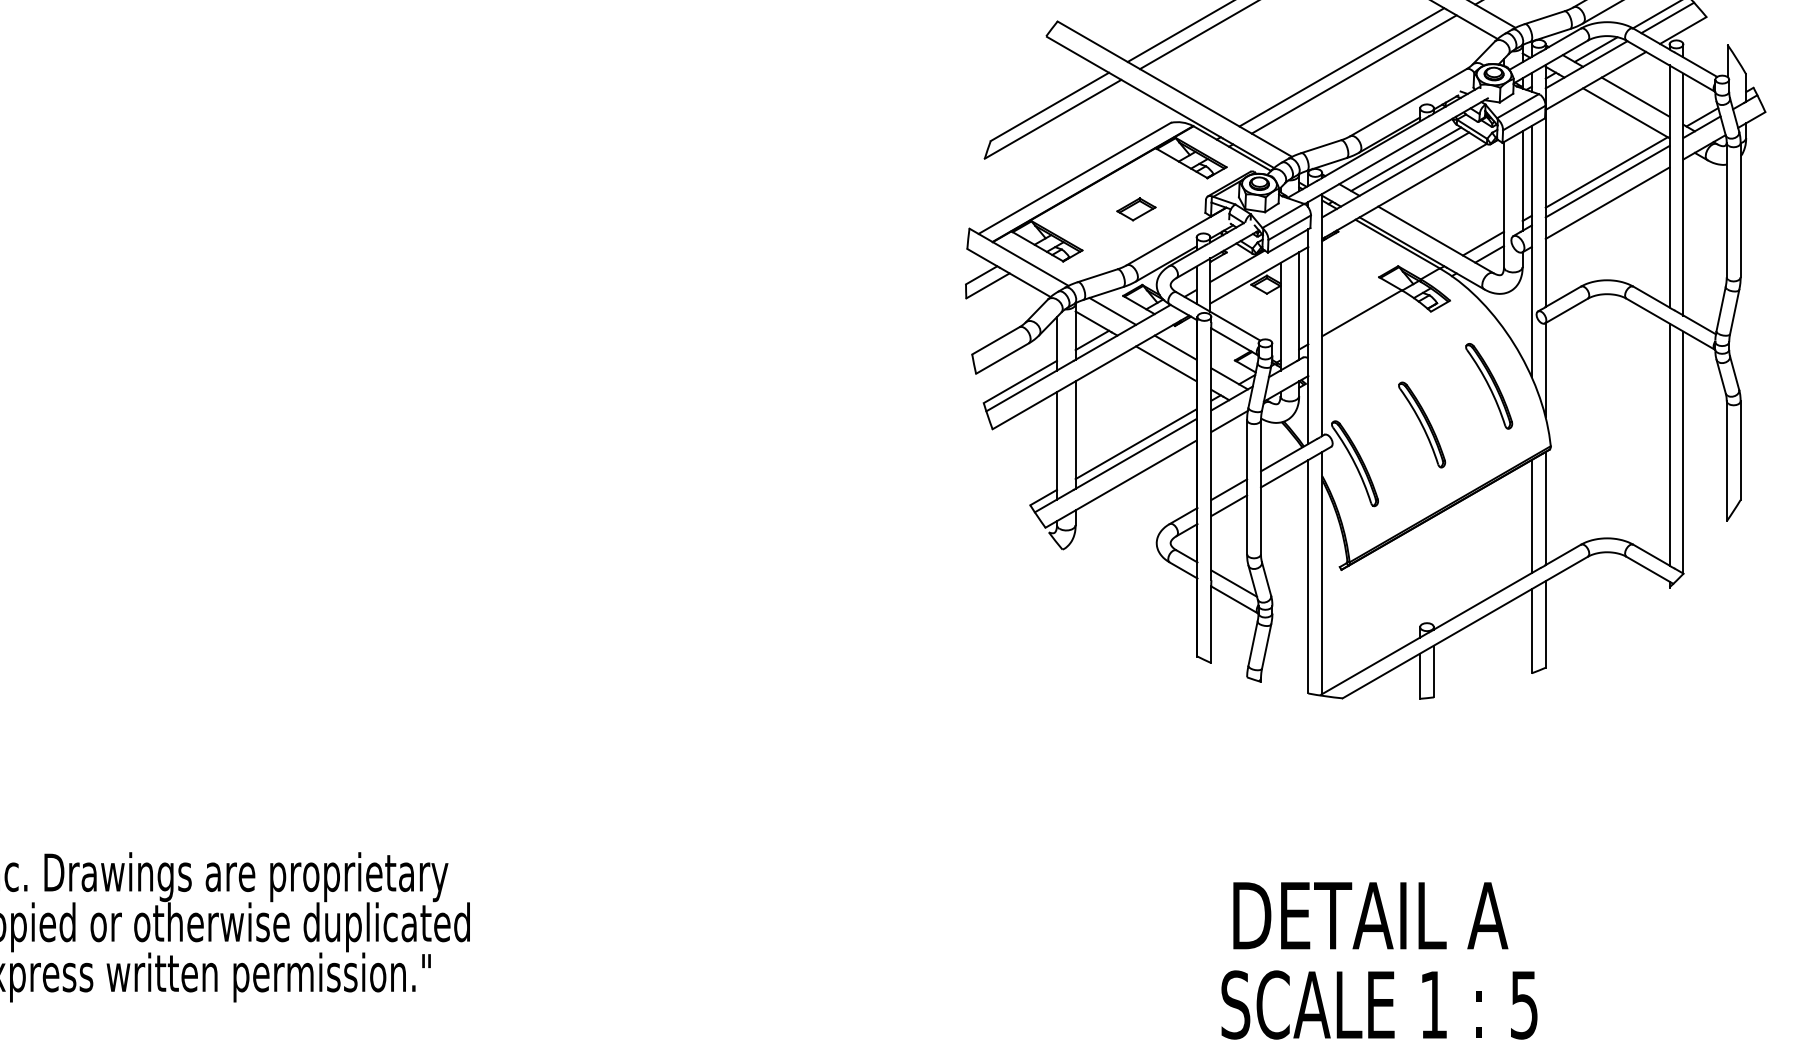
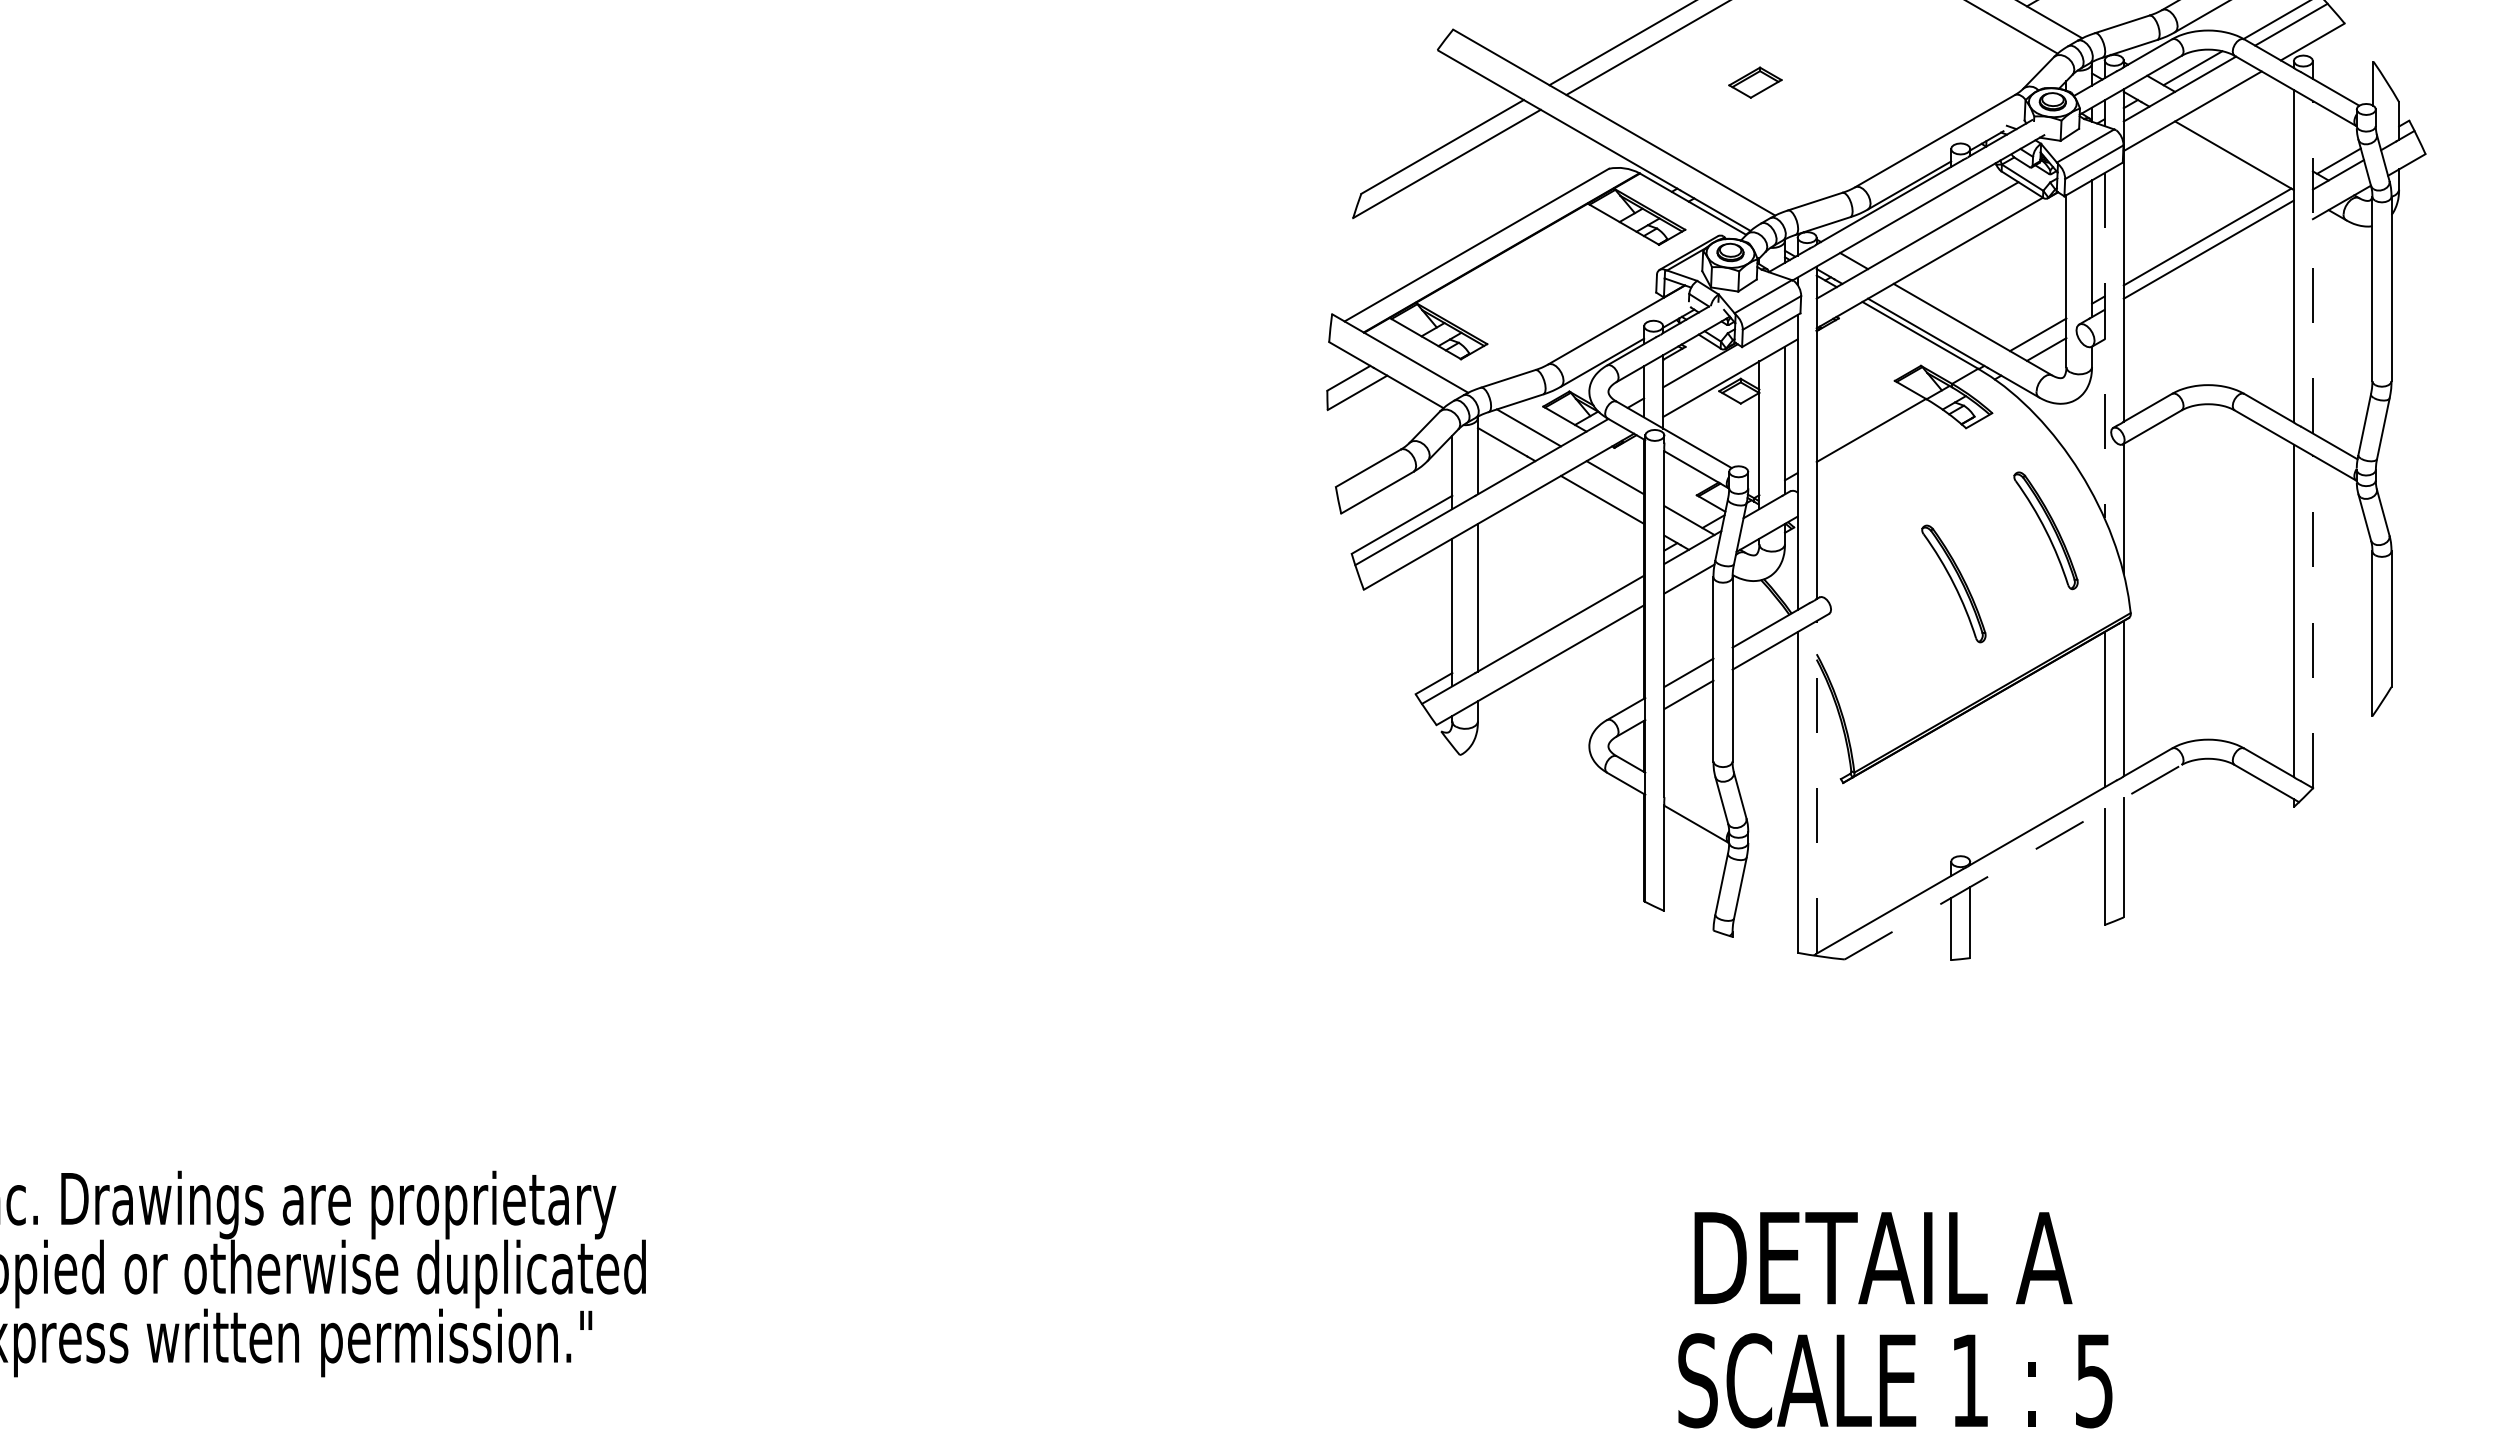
line: (1341, 67) -> (1843, 92), removed
line: (1354, 74) -> (1860, 102), removed
line: (1635, 97) -> (2246, 133), removed
line: (1405, 159) -> (1931, 218), removed
line: (1683, 193) -> (2312, 266), solid -> dashed
line: (1607, 203) -> (2208, 279), removed
part: (1136, 209) -> (1755, 82), moved
line: (1531, 251) -> (2104, 345), solid -> dashed
line: (1092, 340) -> (1500, 467), removed
line: (1135, 444) -> (1560, 610), removed
line: (1683, 452) -> (2312, 621), solid -> dashed
part: (1354, 463) -> (1861, 636), removed
line: (1322, 572) -> (1816, 786), solid -> dashed
line: (1234, 583) -> (1695, 801), removed
line: (1465, 627) -> (2013, 861), solid -> dashed

